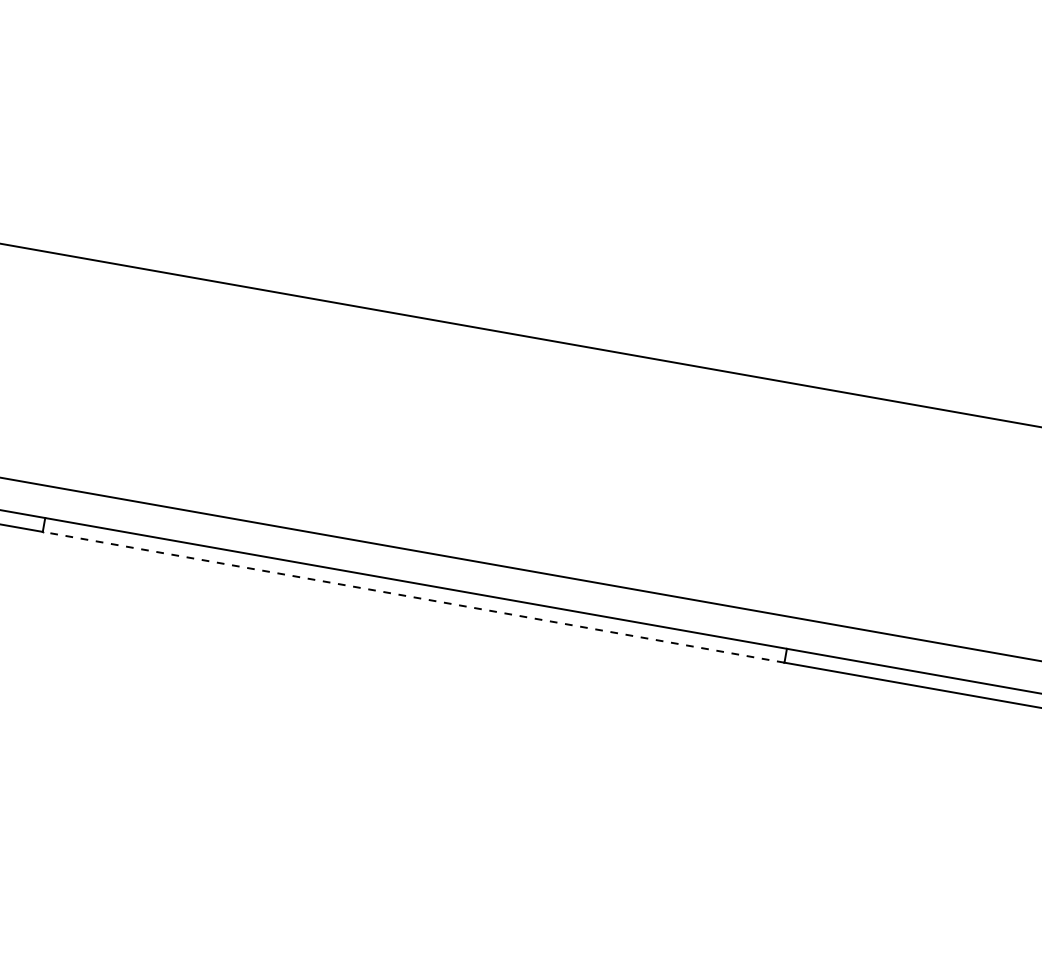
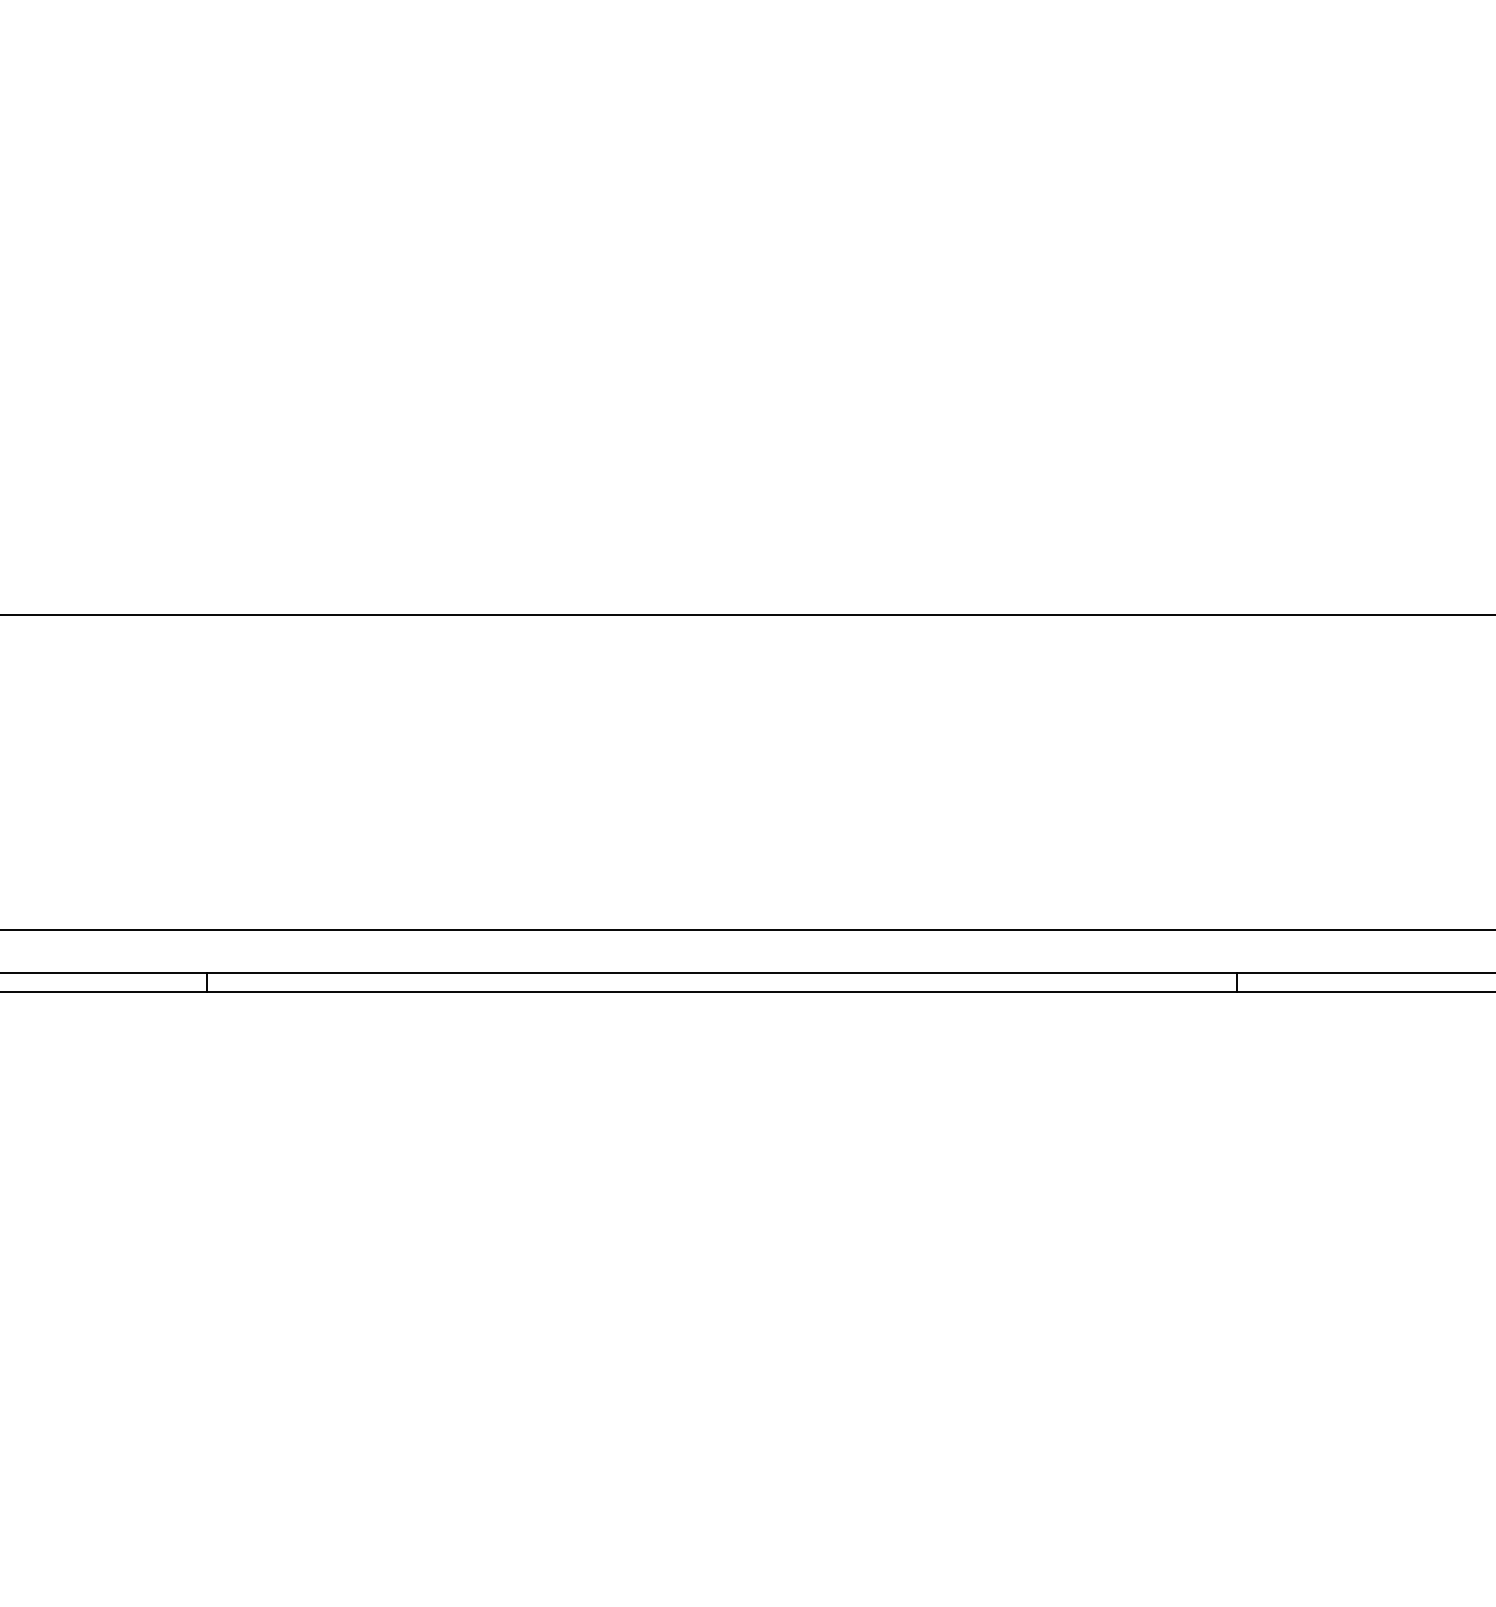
line: (413, 597) -> (722, 992), dashed -> solid

